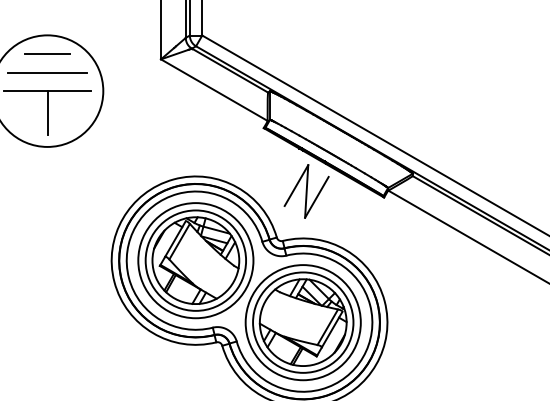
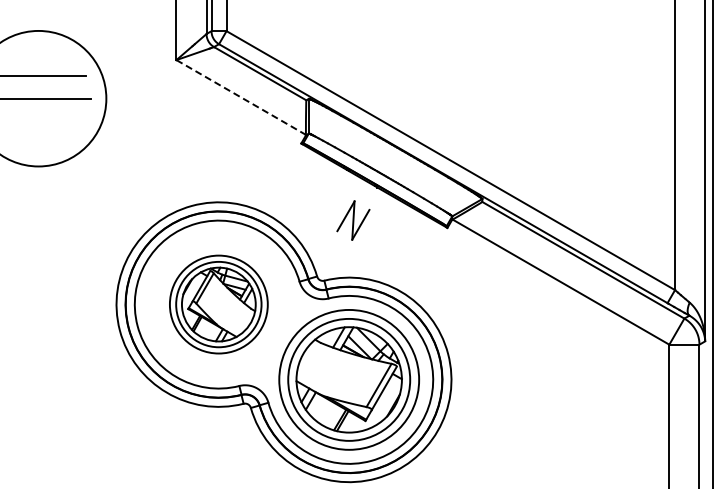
line: (47, 53) -> (38, 53), removed
line: (214, 90) -> (241, 97), solid -> dashed
line: (47, 112) -> (38, 124), removed
part: (306, 191) -> (353, 220), size x0.6
part: (195, 260) -> (218, 304), size x0.7

